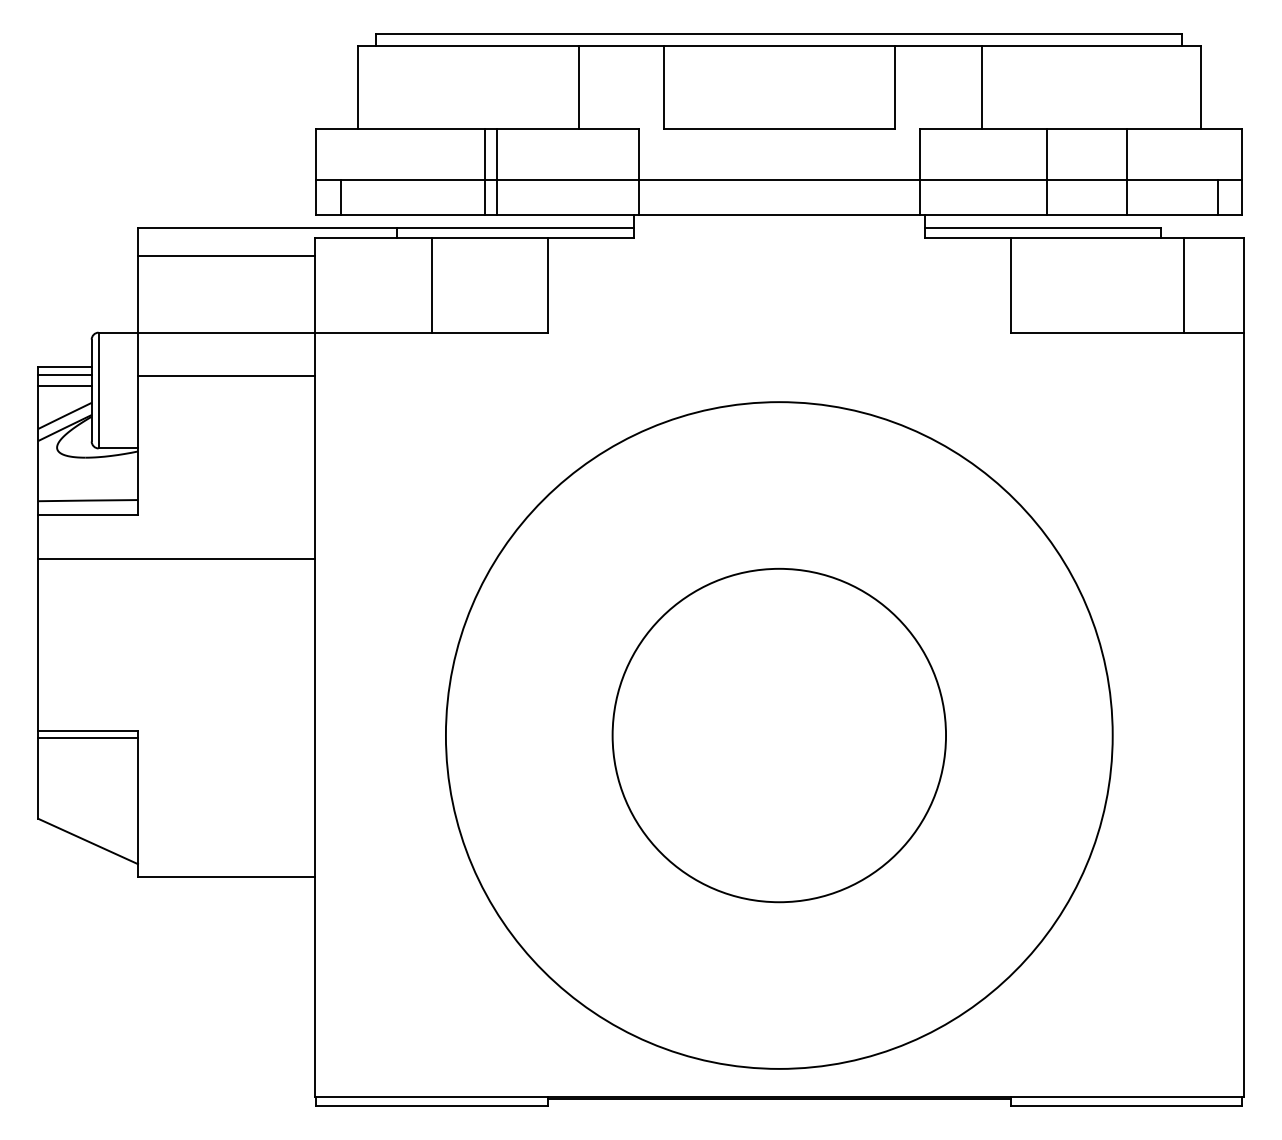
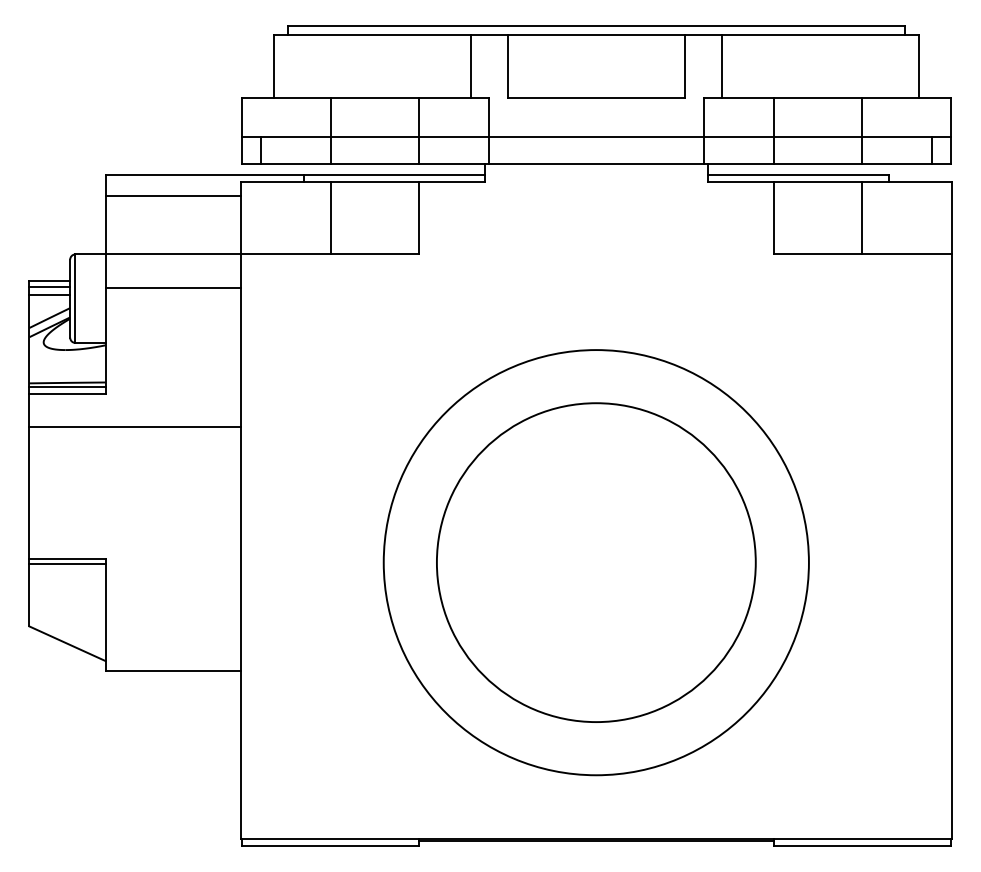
line: (578, 86) -> (470, 66), moved
line: (982, 86) -> (721, 66), moved
line: (484, 171) -> (418, 131), moved
line: (497, 171) -> (330, 131), moved
line: (1046, 171) -> (773, 131), moved
line: (1183, 284) -> (862, 217), moved
line: (88, 506) -> (67, 387), added
circle: (778, 735) -> (595, 562), size x0.62
circle: (779, 735) -> (596, 562), size x1.67

